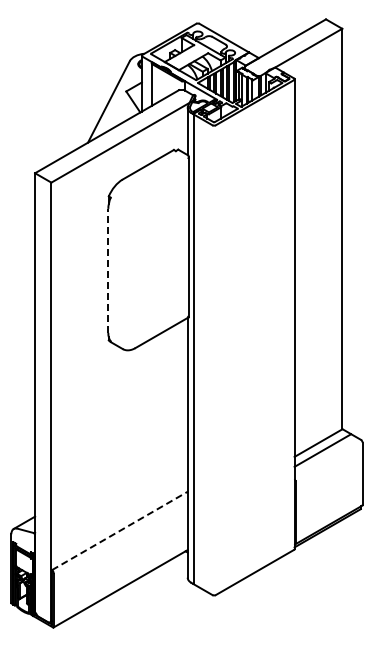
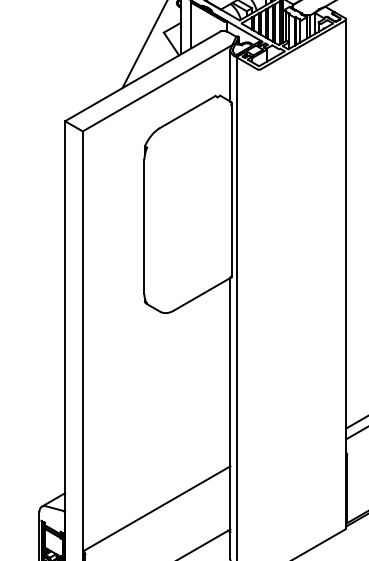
line: (108, 270) -> (144, 226), dashed -> solid
line: (120, 530) -> (157, 508), dashed -> solid

